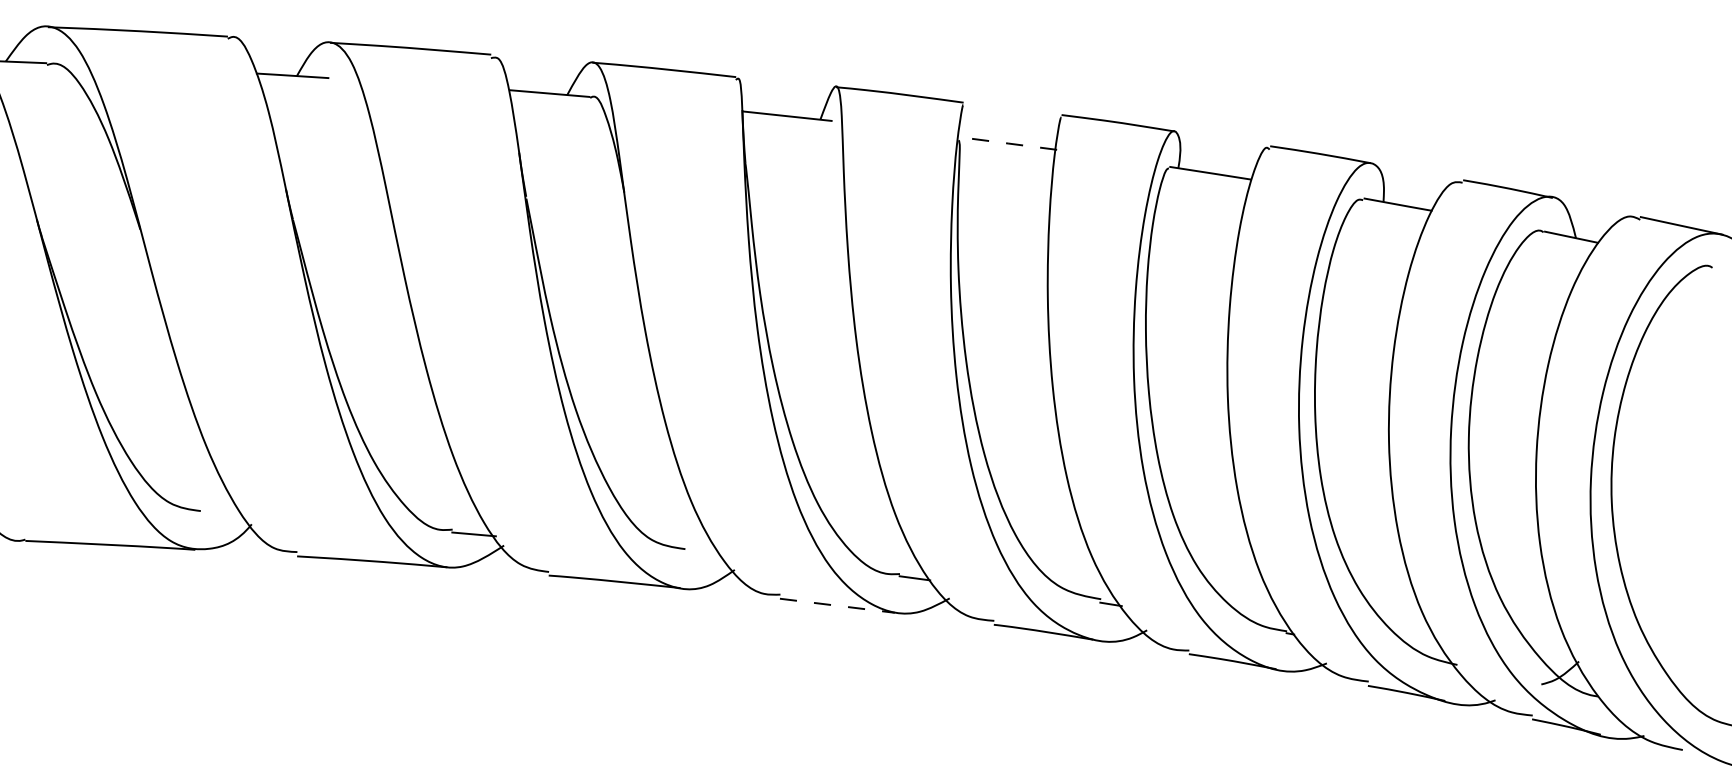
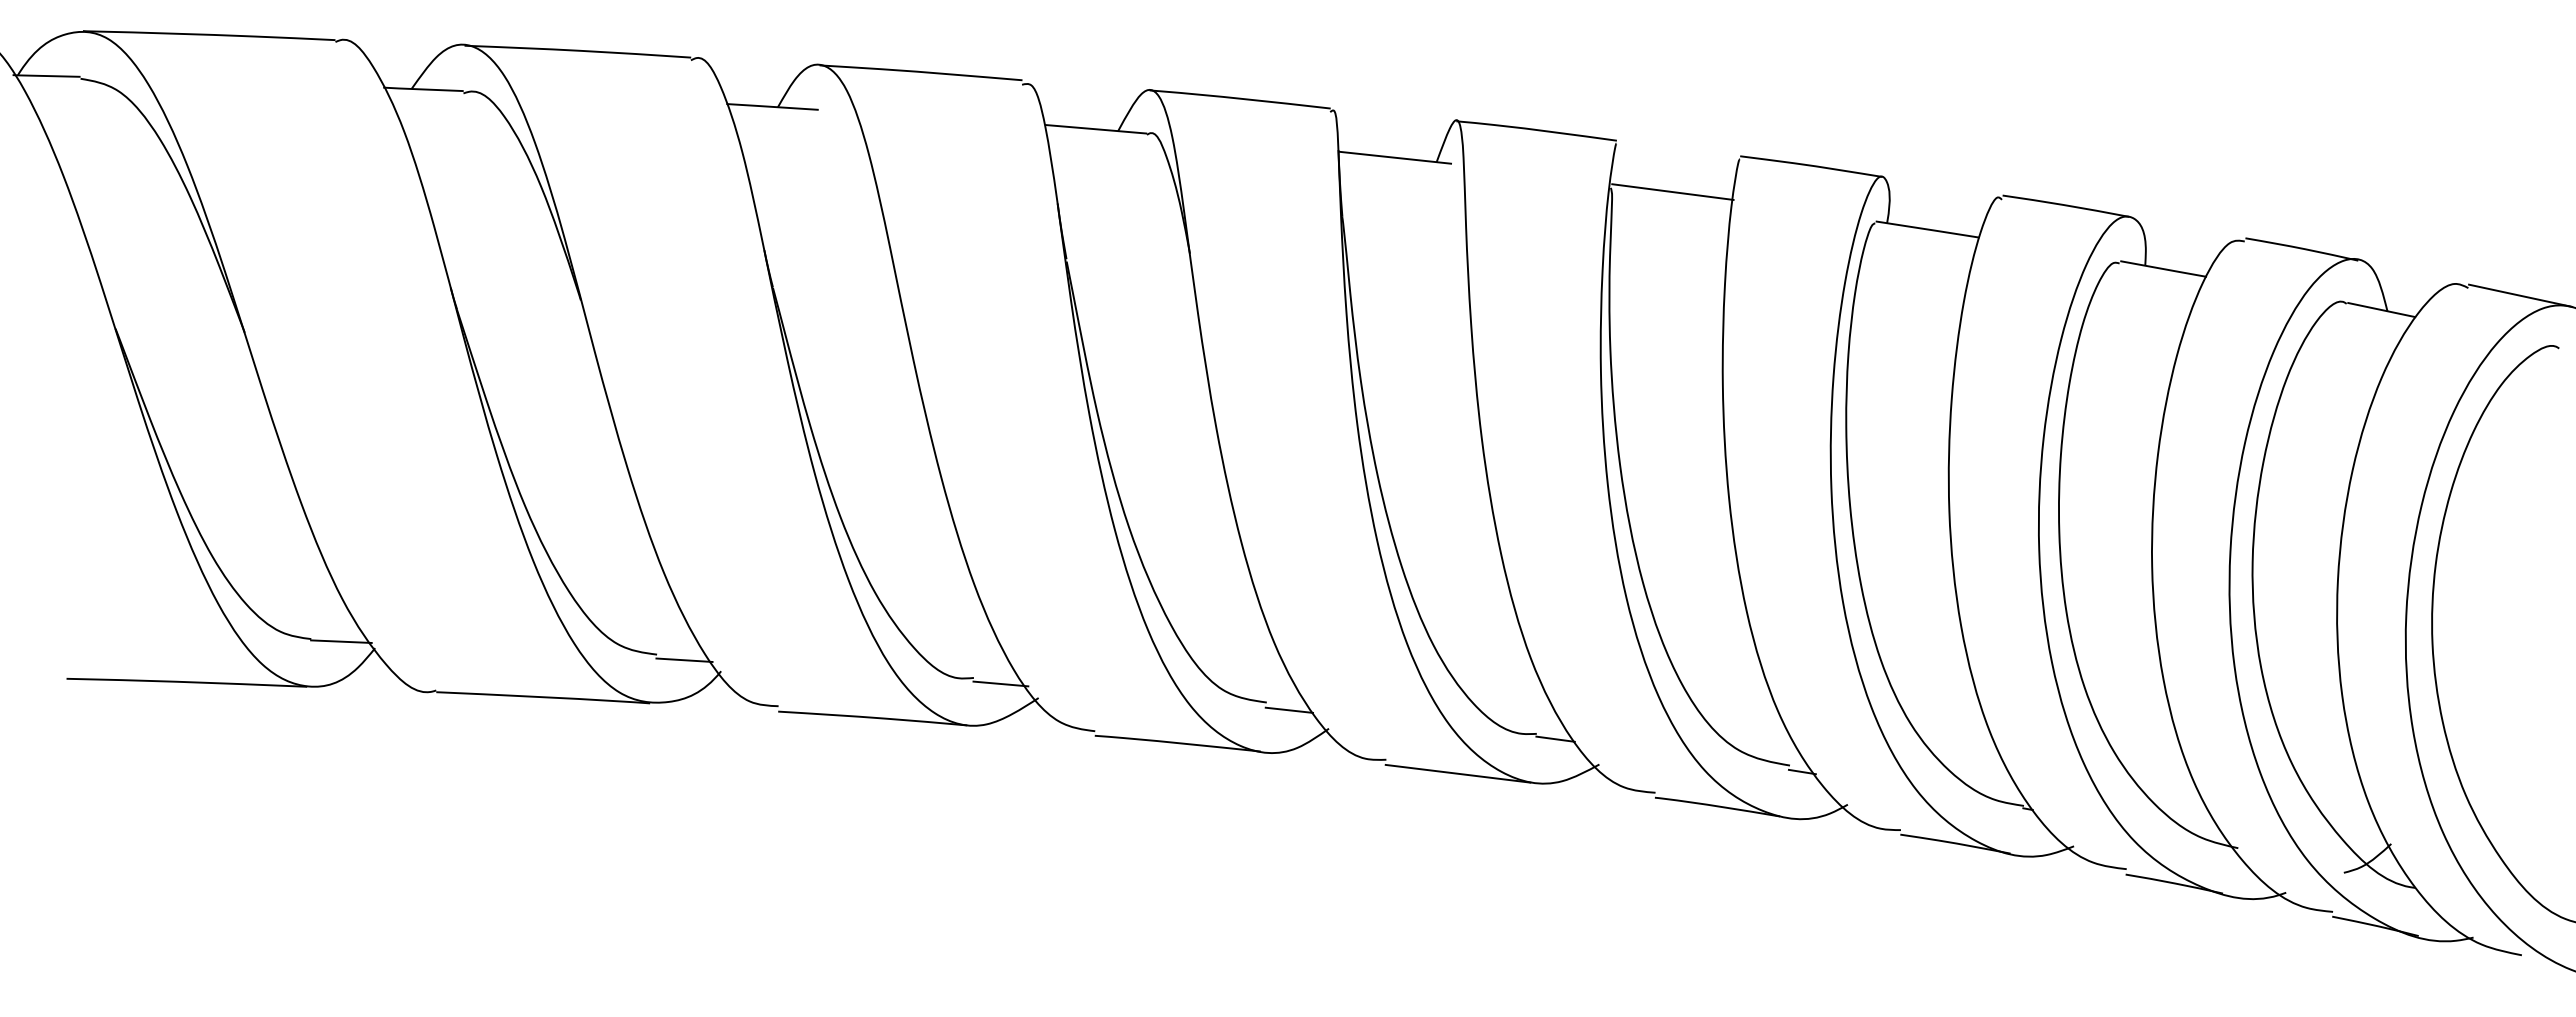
line: (1007, 143) -> (1672, 192), dashed -> solid
line: (222, 514) -> (684, 659), added
line: (703, 554) -> (1289, 709), added
line: (837, 605) -> (1458, 773), dashed -> solid

